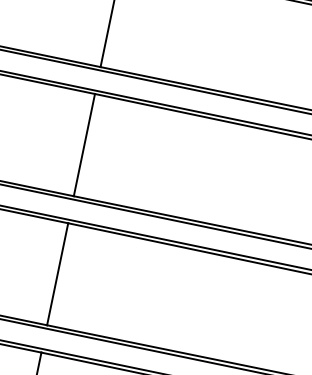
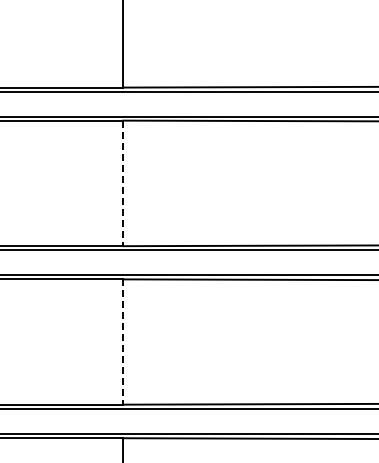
line: (84, 145) -> (123, 183), solid -> dashed
line: (57, 274) -> (123, 342), solid -> dashed

